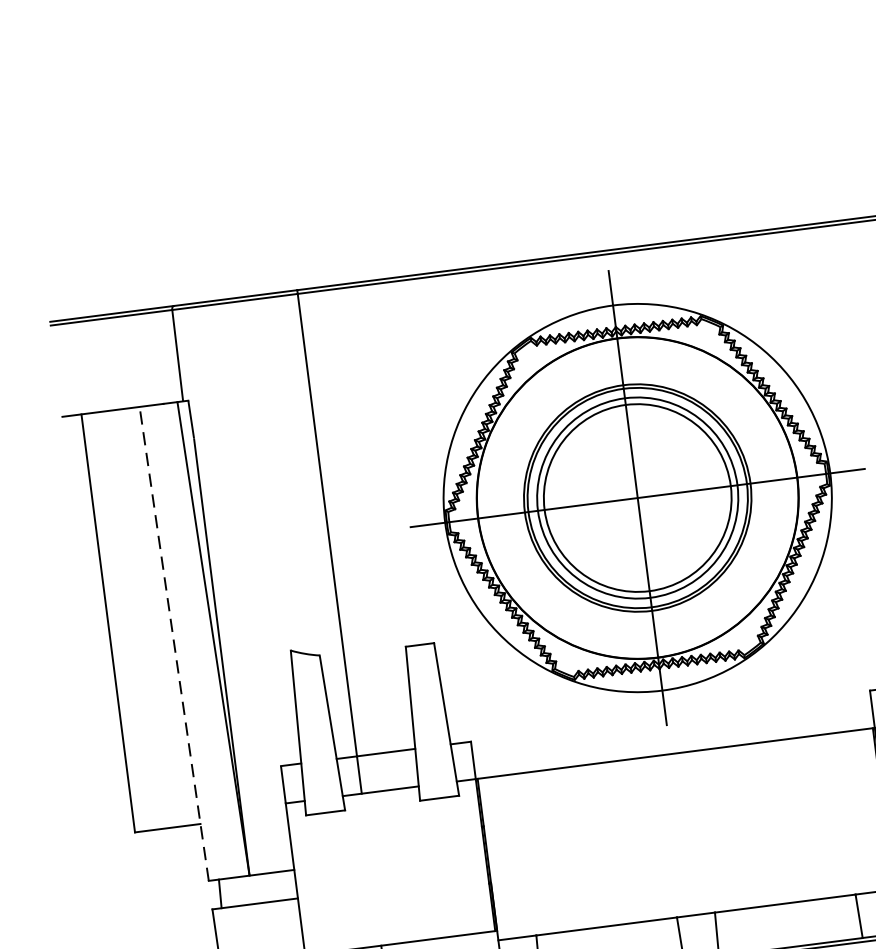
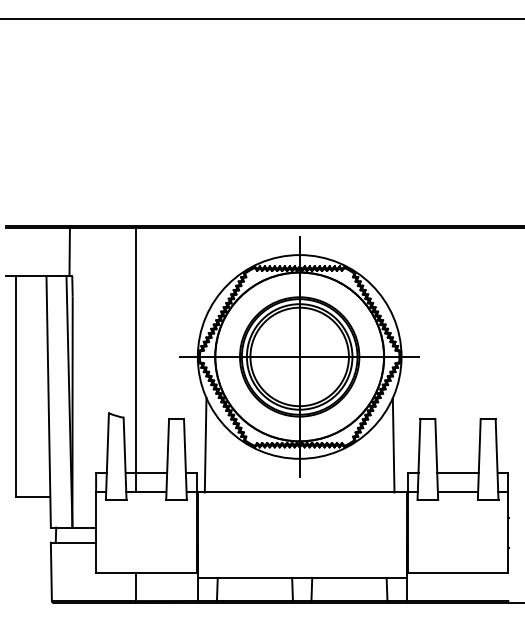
line: (836, 642) -> (393, 445), added
line: (173, 643) -> (48, 401), dashed -> solid
line: (481, 688) -> (205, 445), added

